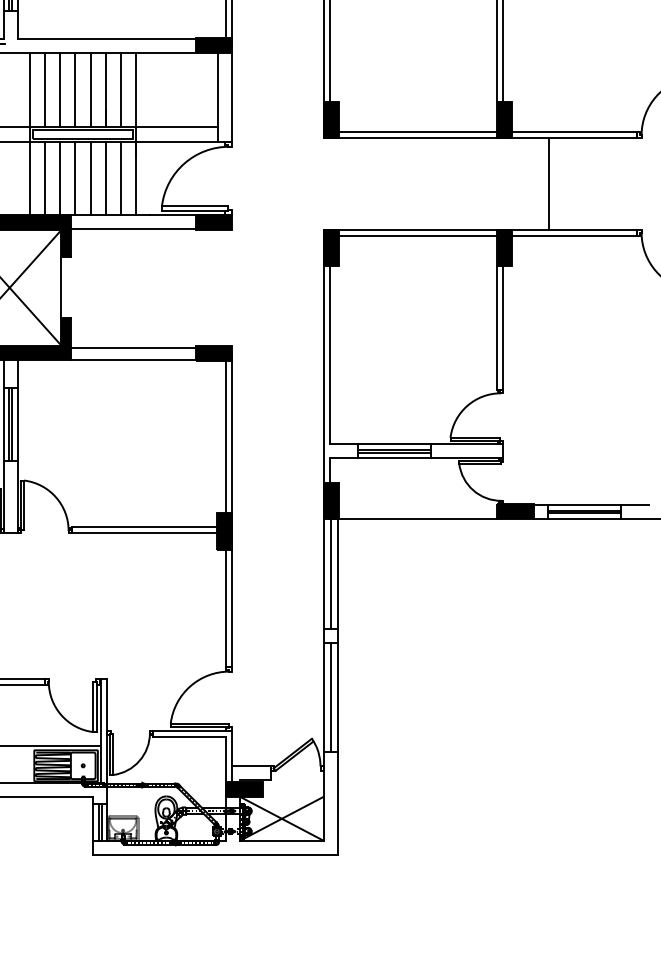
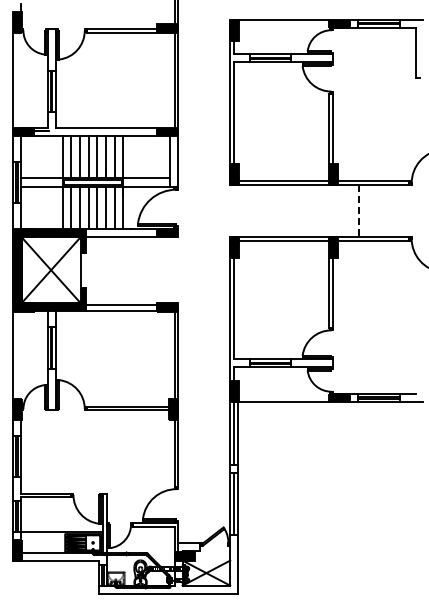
line: (548, 184) -> (358, 211), solid -> dashed

